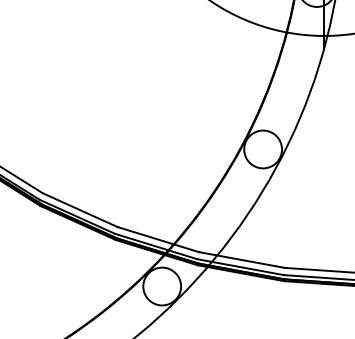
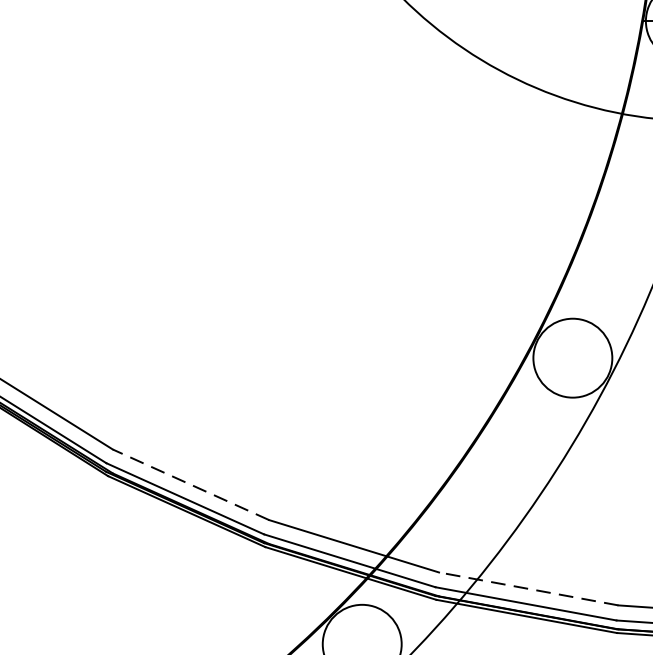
line: (79, 209) -> (189, 483), solid -> dashed
line: (241, 260) -> (527, 589), solid -> dashed

